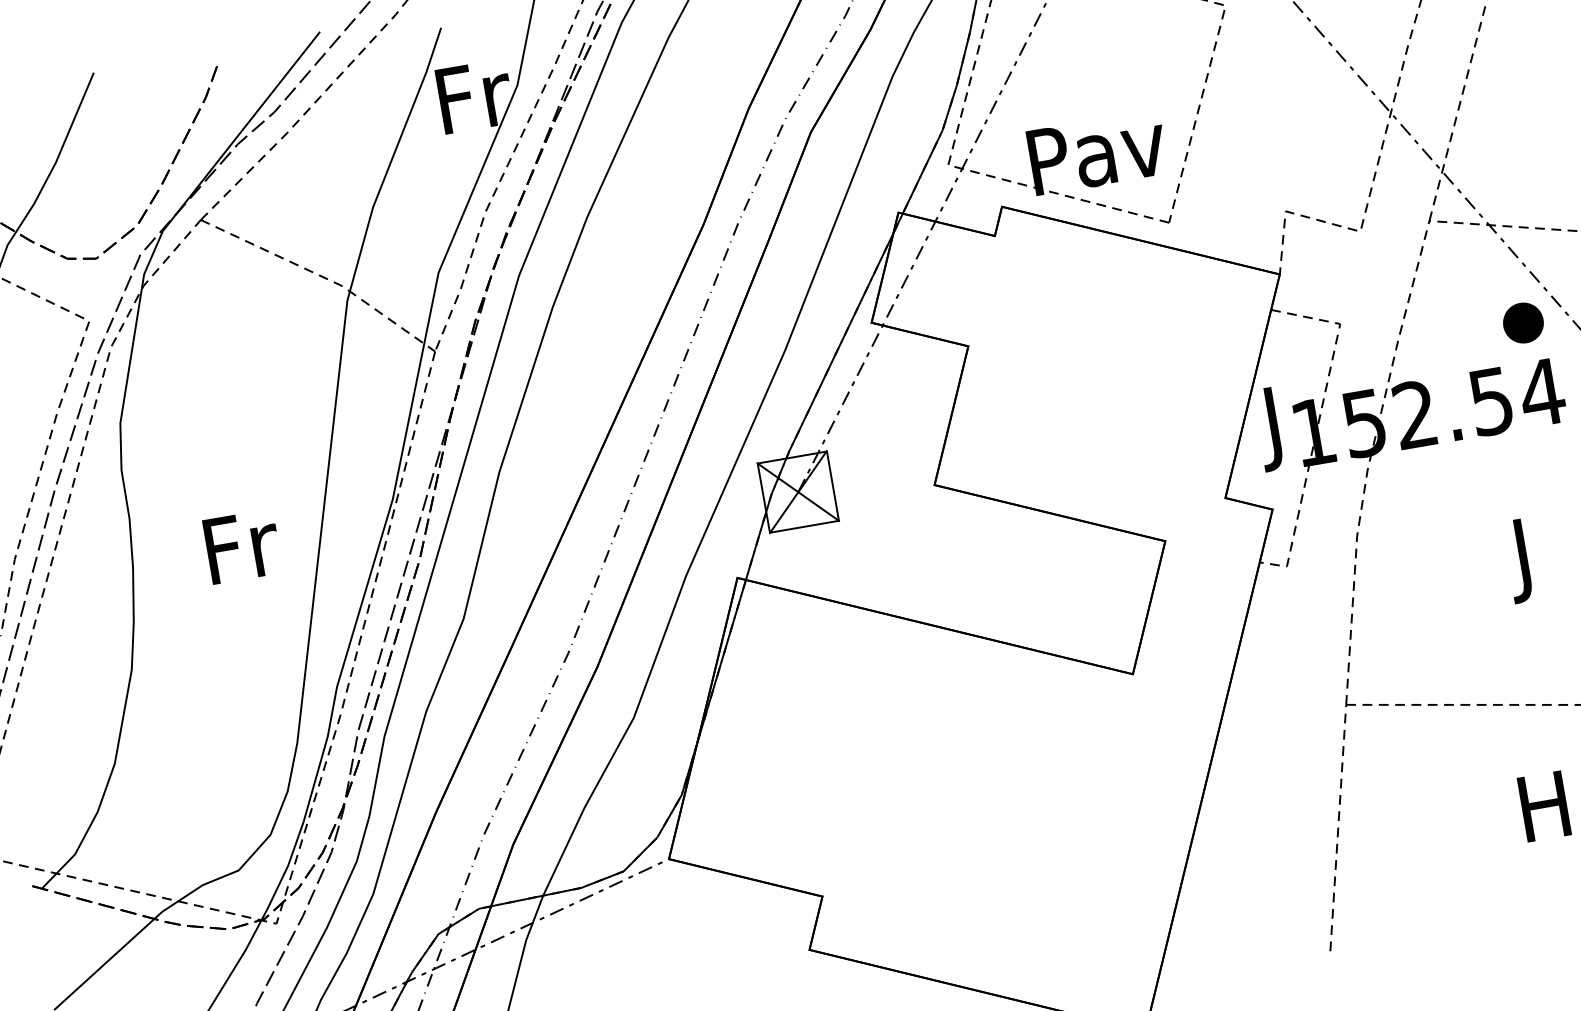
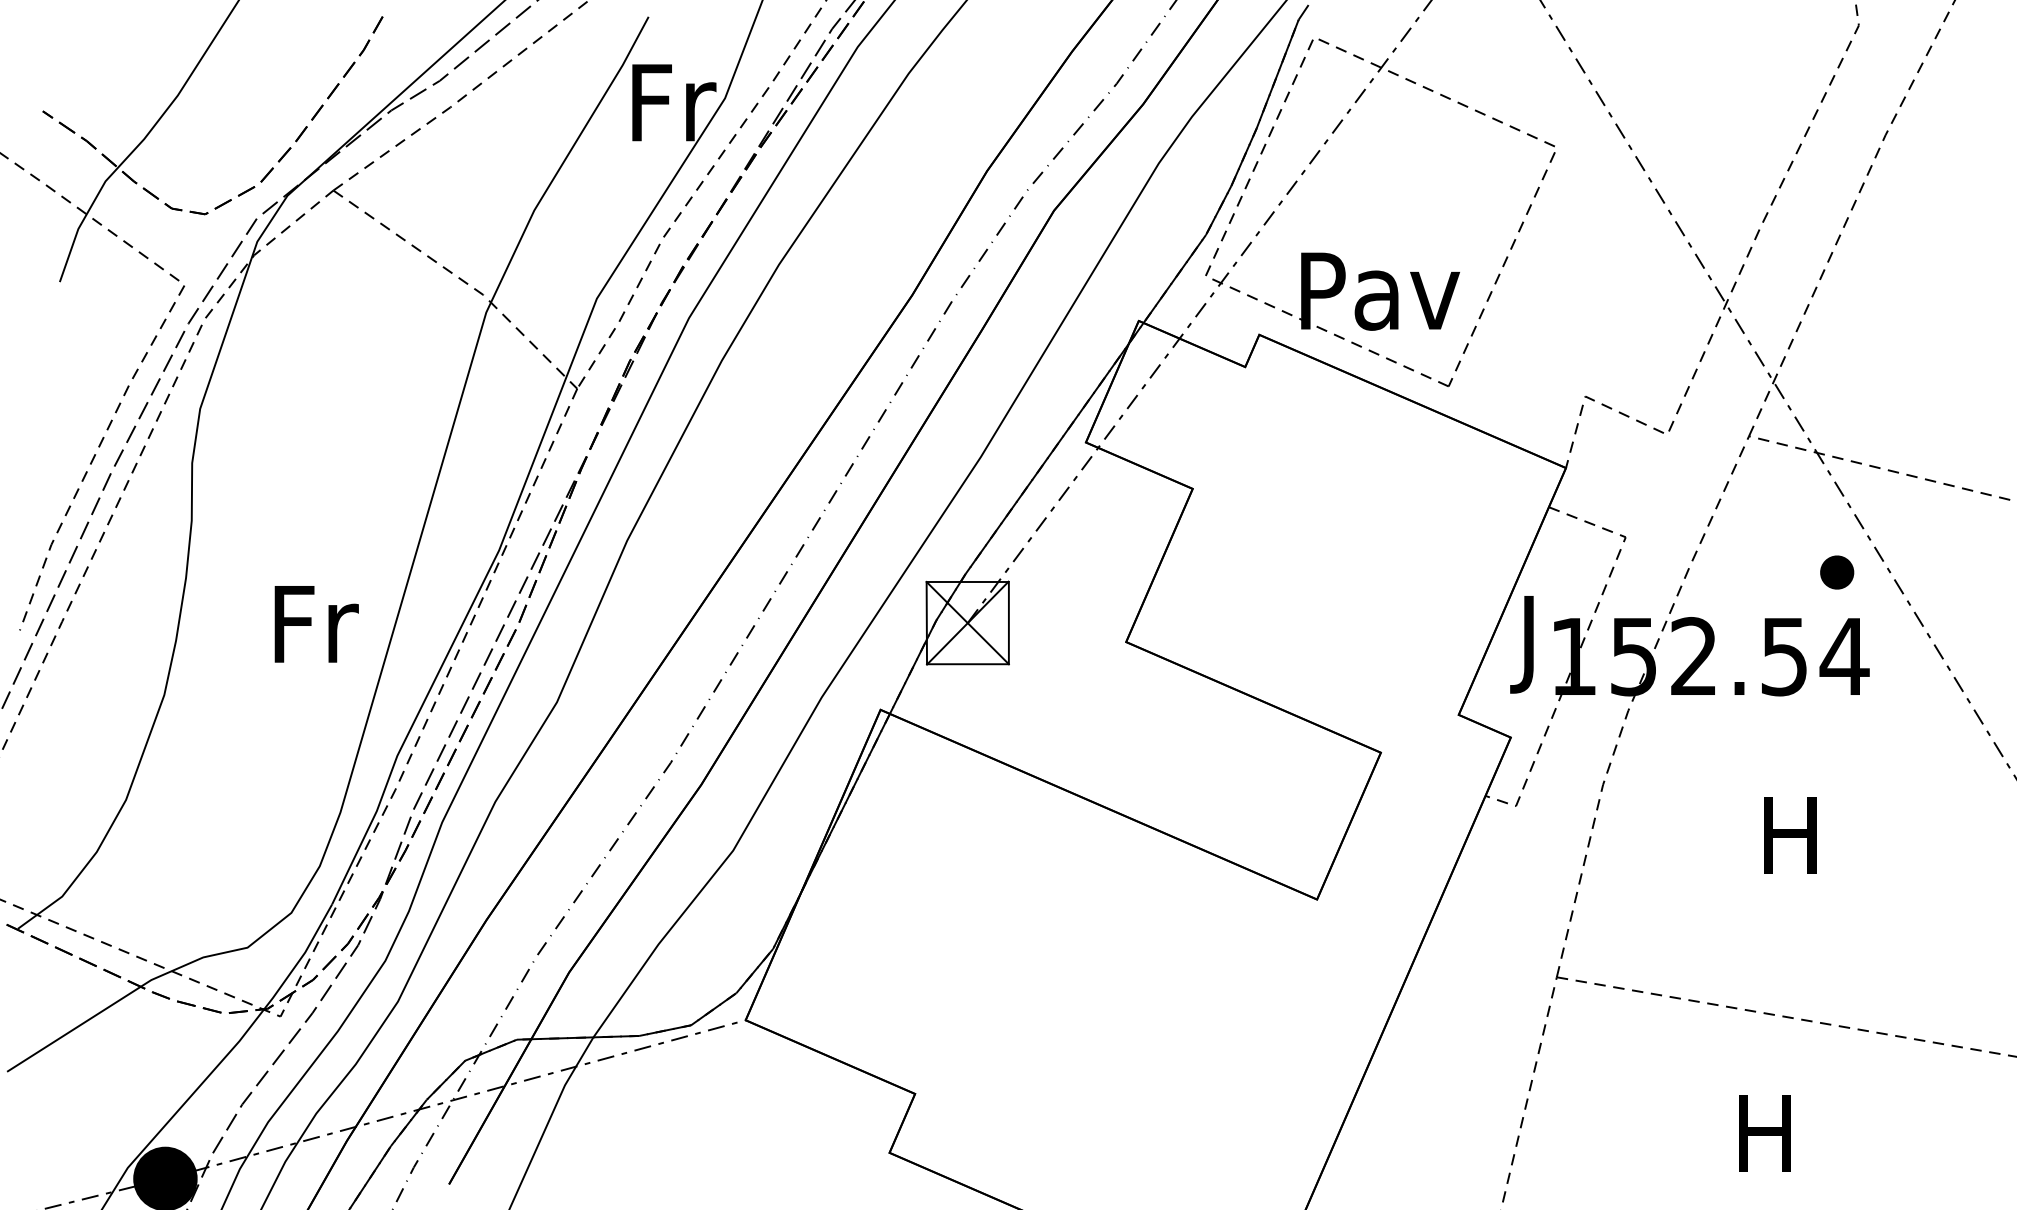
part: (1523, 322) -> (1837, 572), size x0.71
text: (242, 546) -> (316, 624), moved
text: (1524, 560) -> (1790, 846), J -> H

